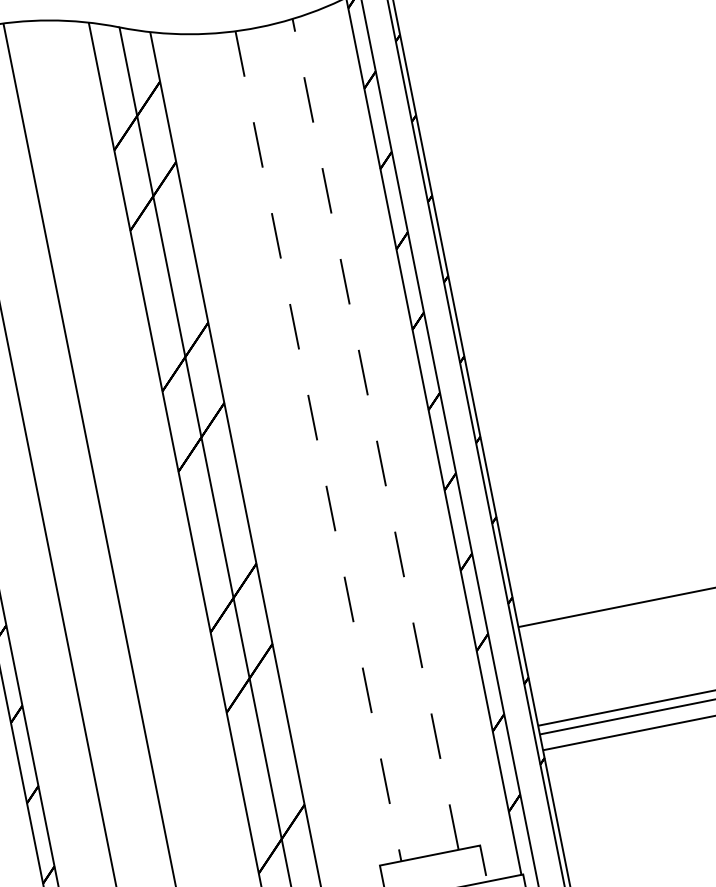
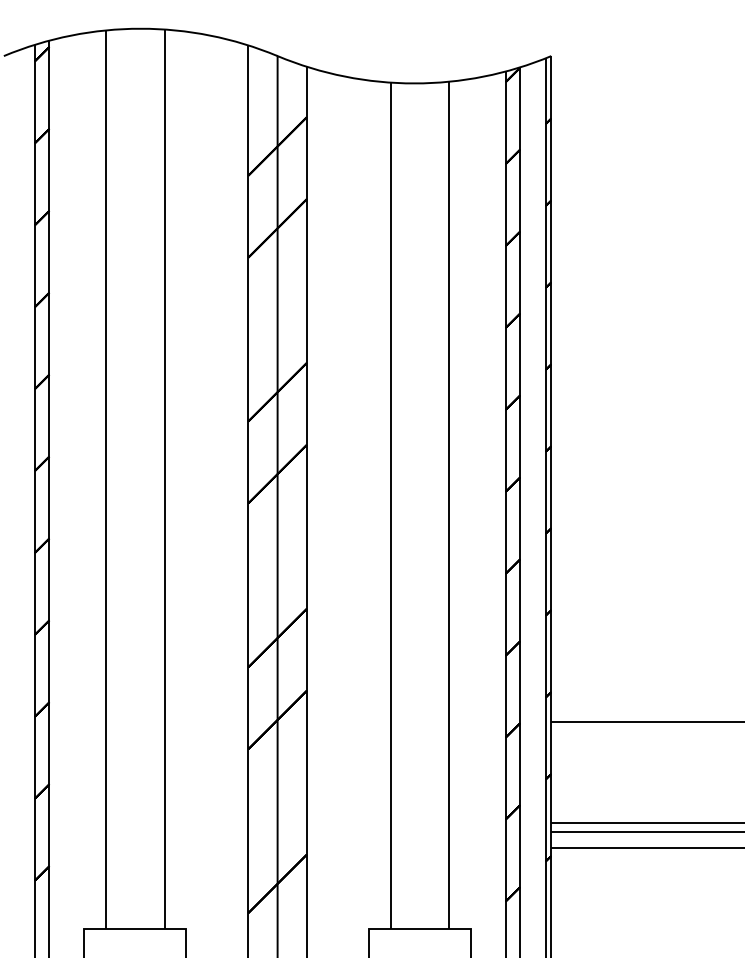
line: (376, 434) -> (449, 505), dashed -> solid
line: (318, 446) -> (390, 506), dashed -> solid

